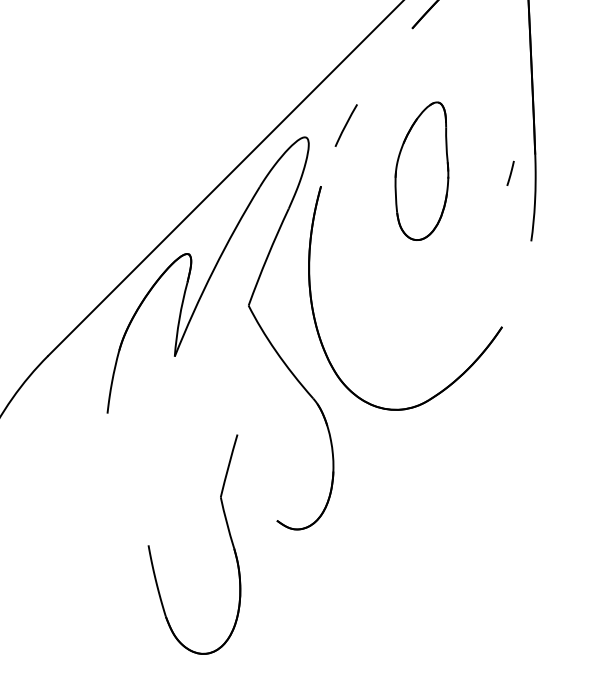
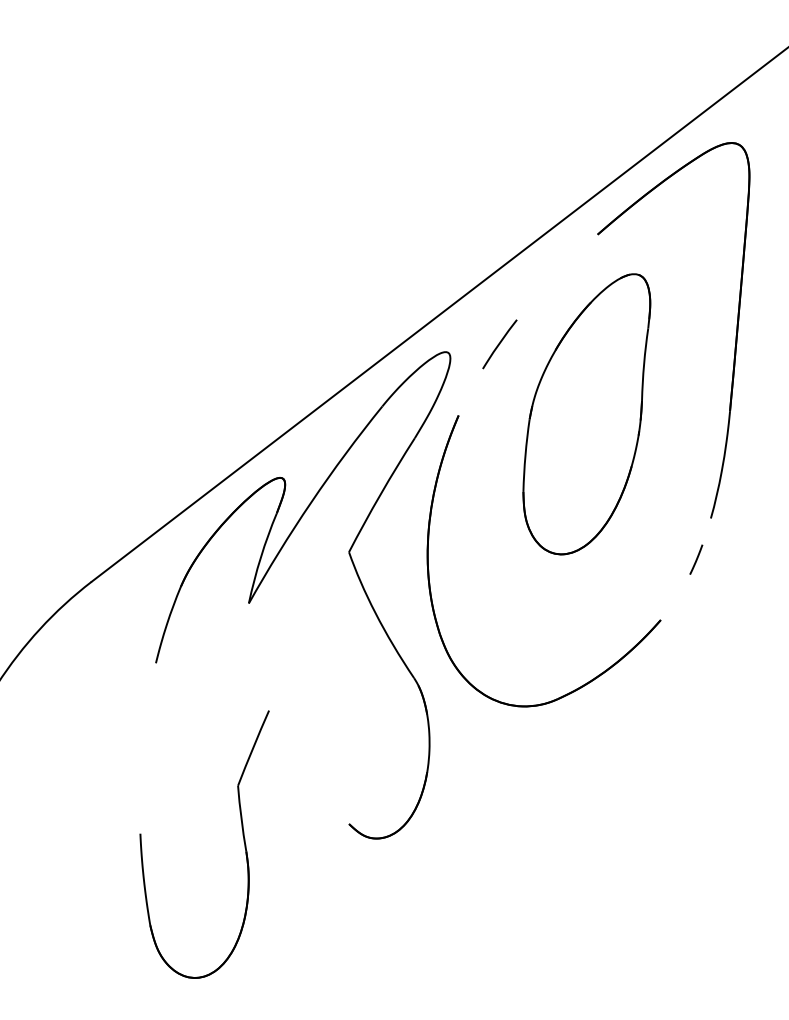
part: (422, 172) -> (586, 414), size x1.67
line: (510, 173) -> (696, 559), moved
part: (229, 536) -> (242, 835), moved

